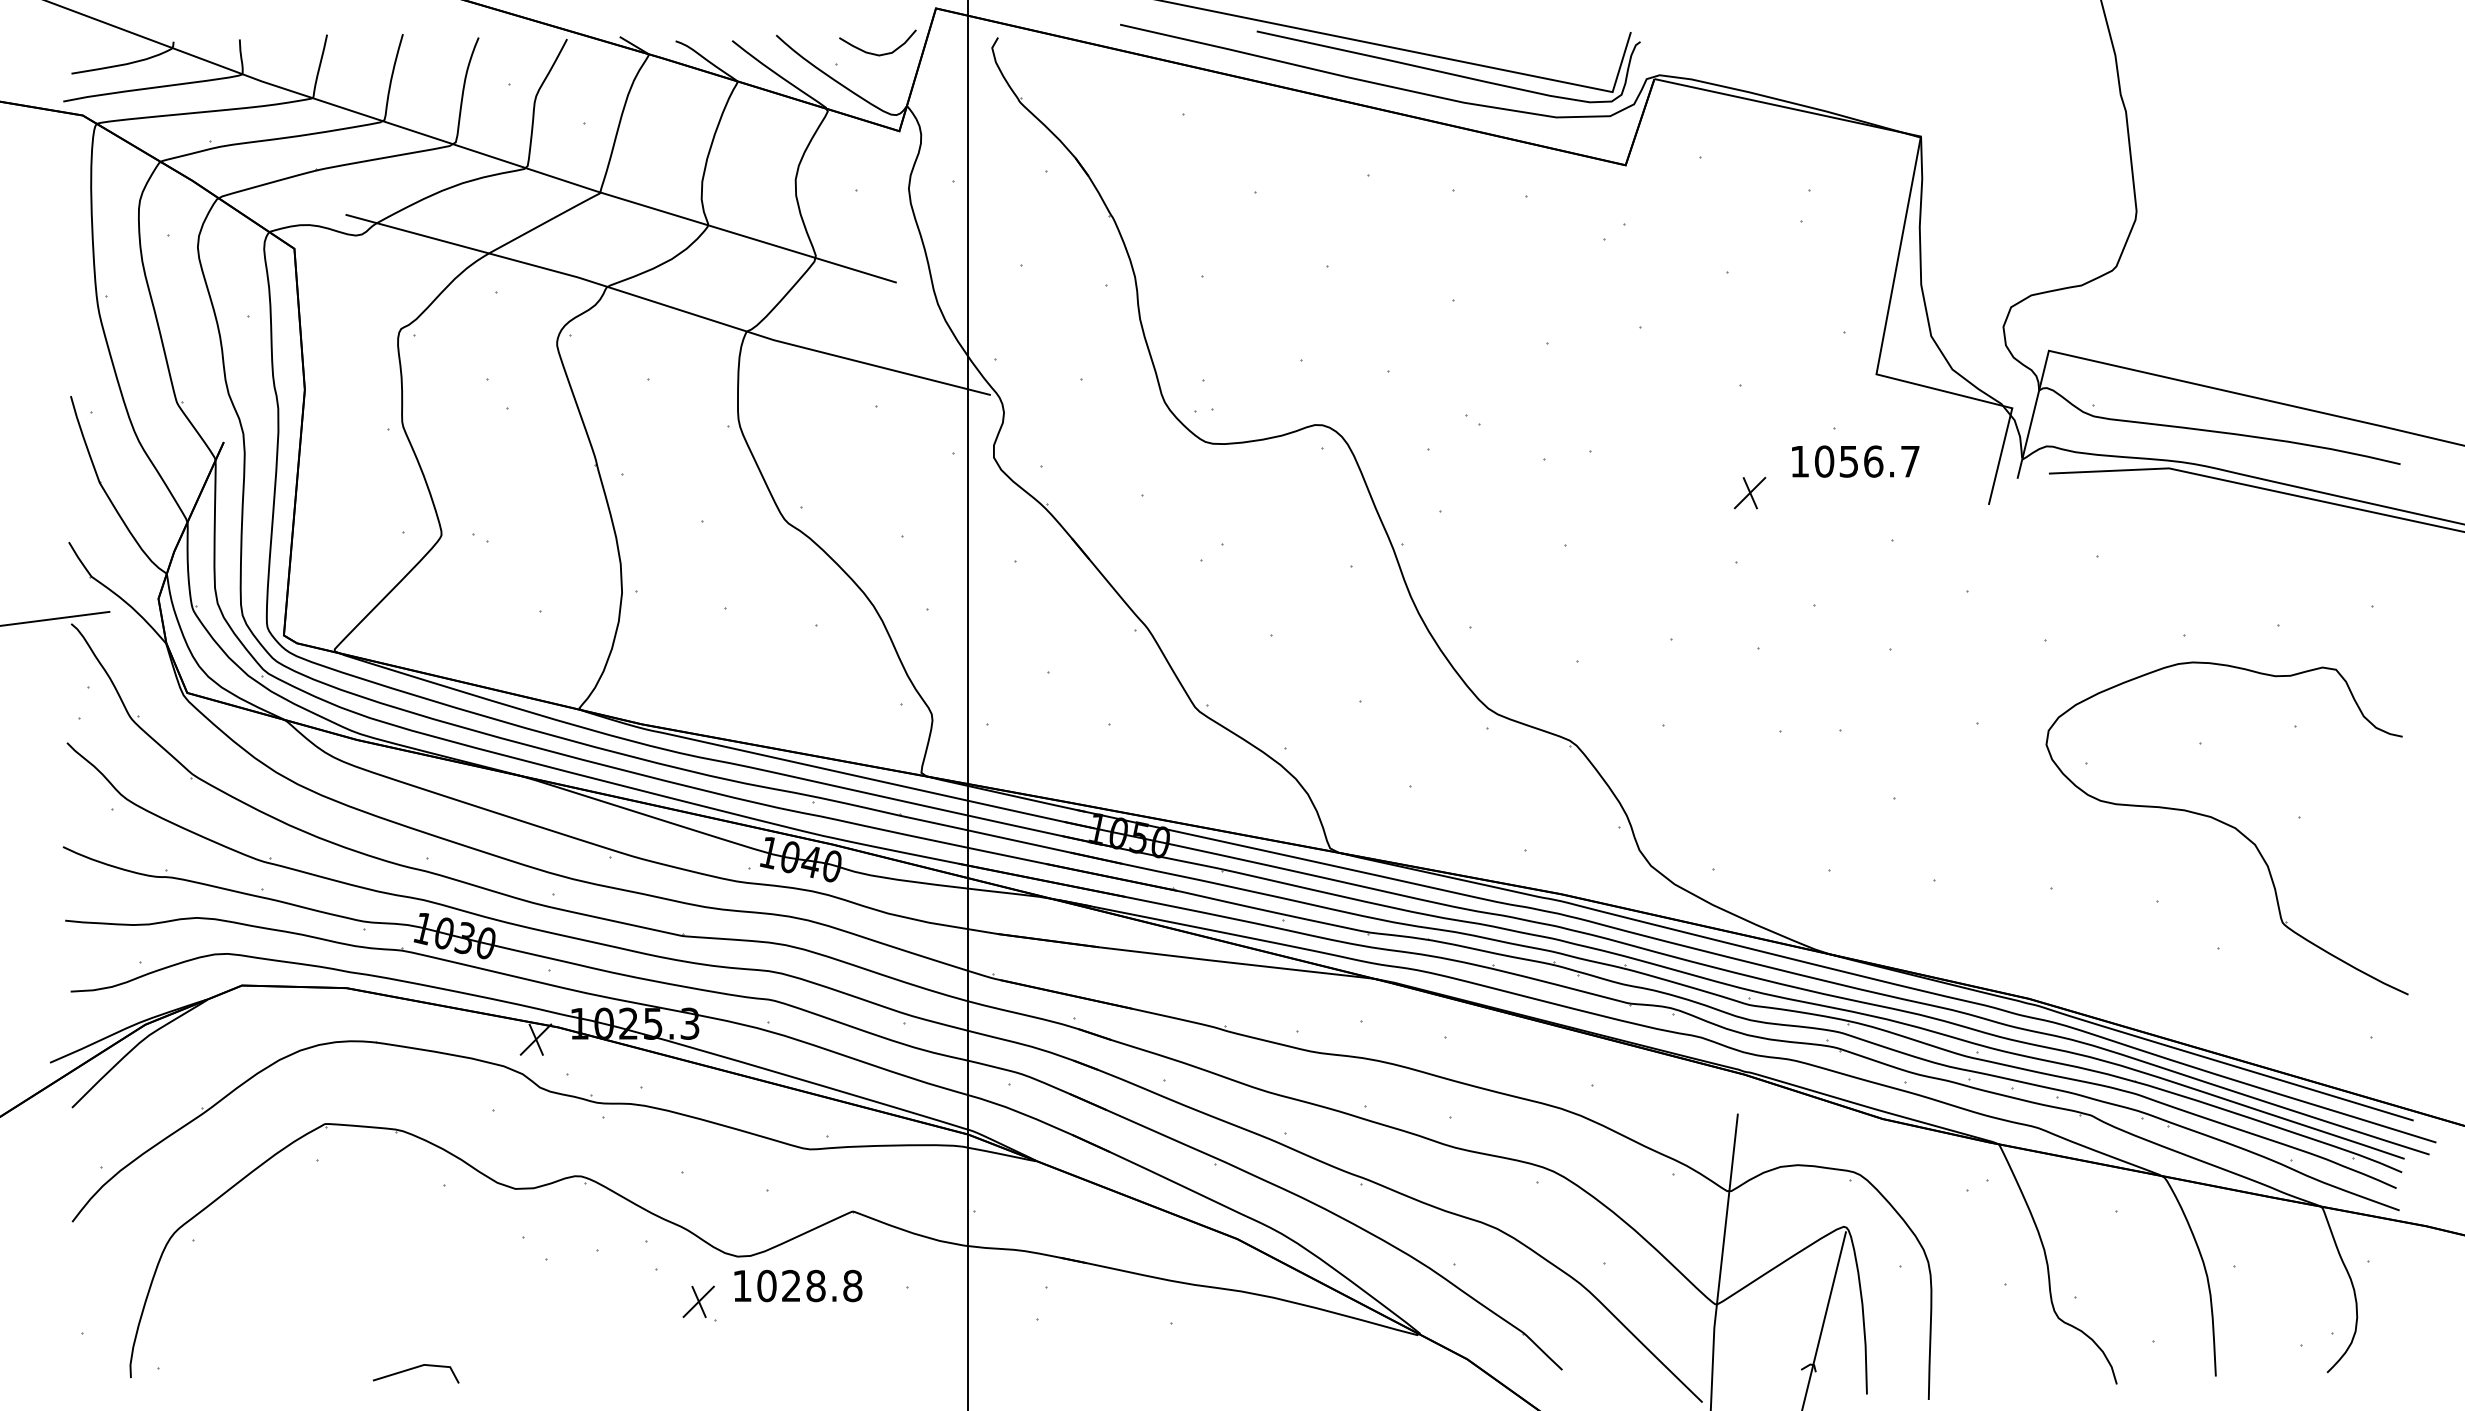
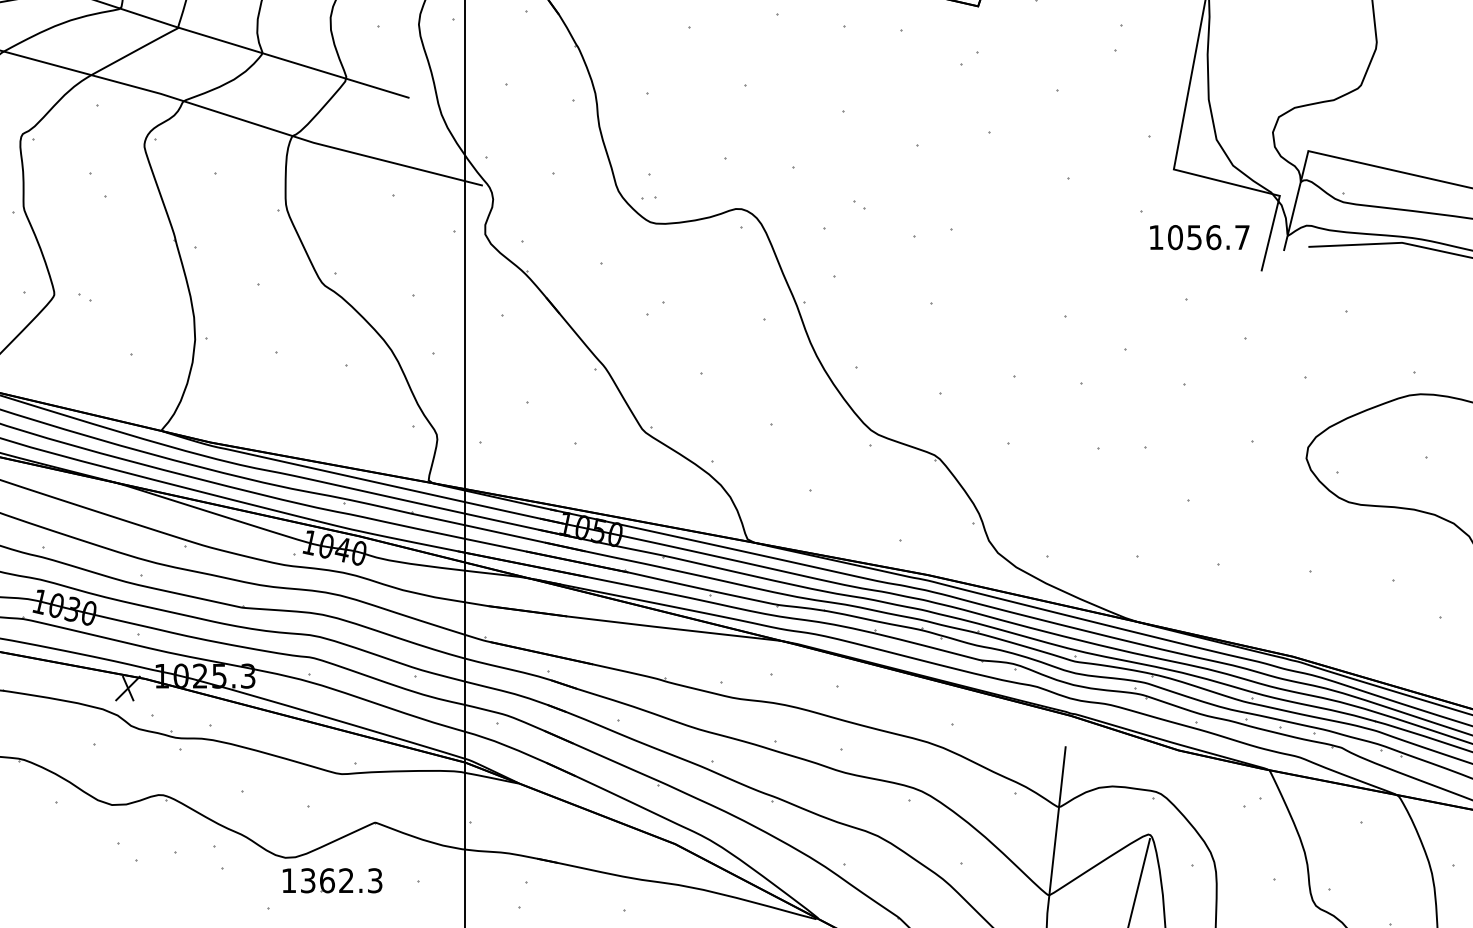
text: (1855, 461) -> (1199, 237), moved
part: (1749, 493) -> (1074, 262), removed
text: (809, 1285) -> (341, 880), 1028.8 -> 1362.3
part: (698, 1301) -> (254, 892), removed

